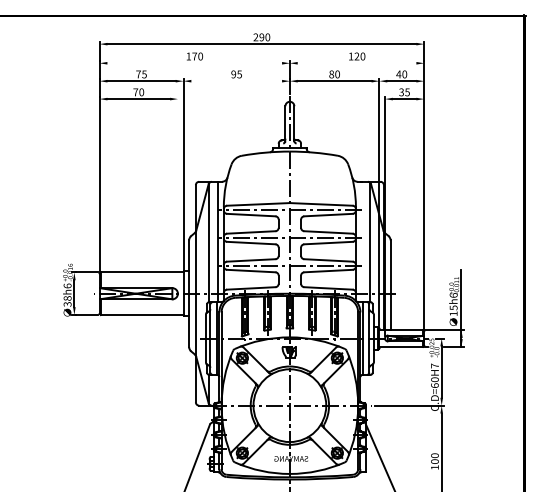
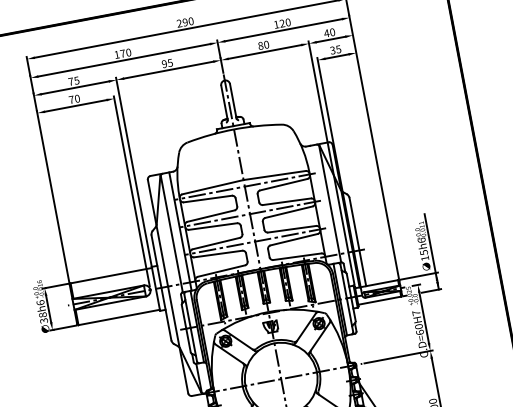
line: (194, 63) -> (123, 60), added
line: (356, 63) -> (283, 30), added
line: (236, 81) -> (168, 70), added
line: (177, 192) -> (131, 190), added

